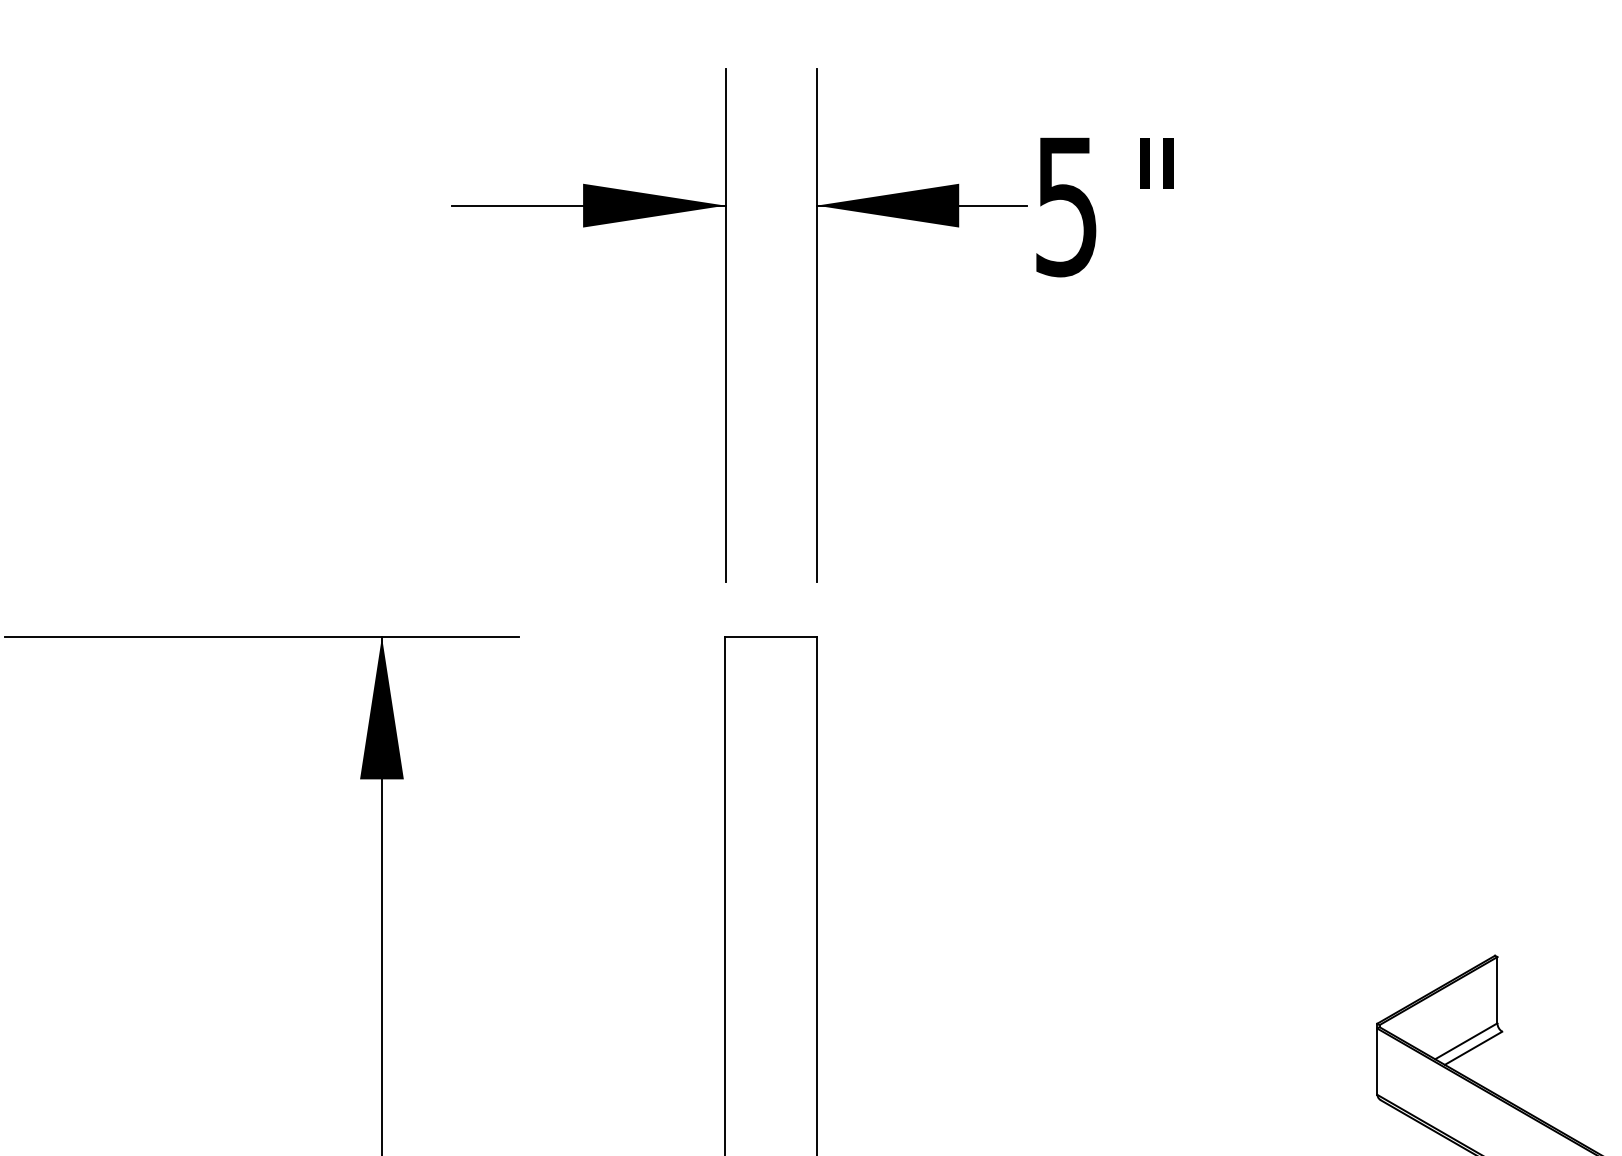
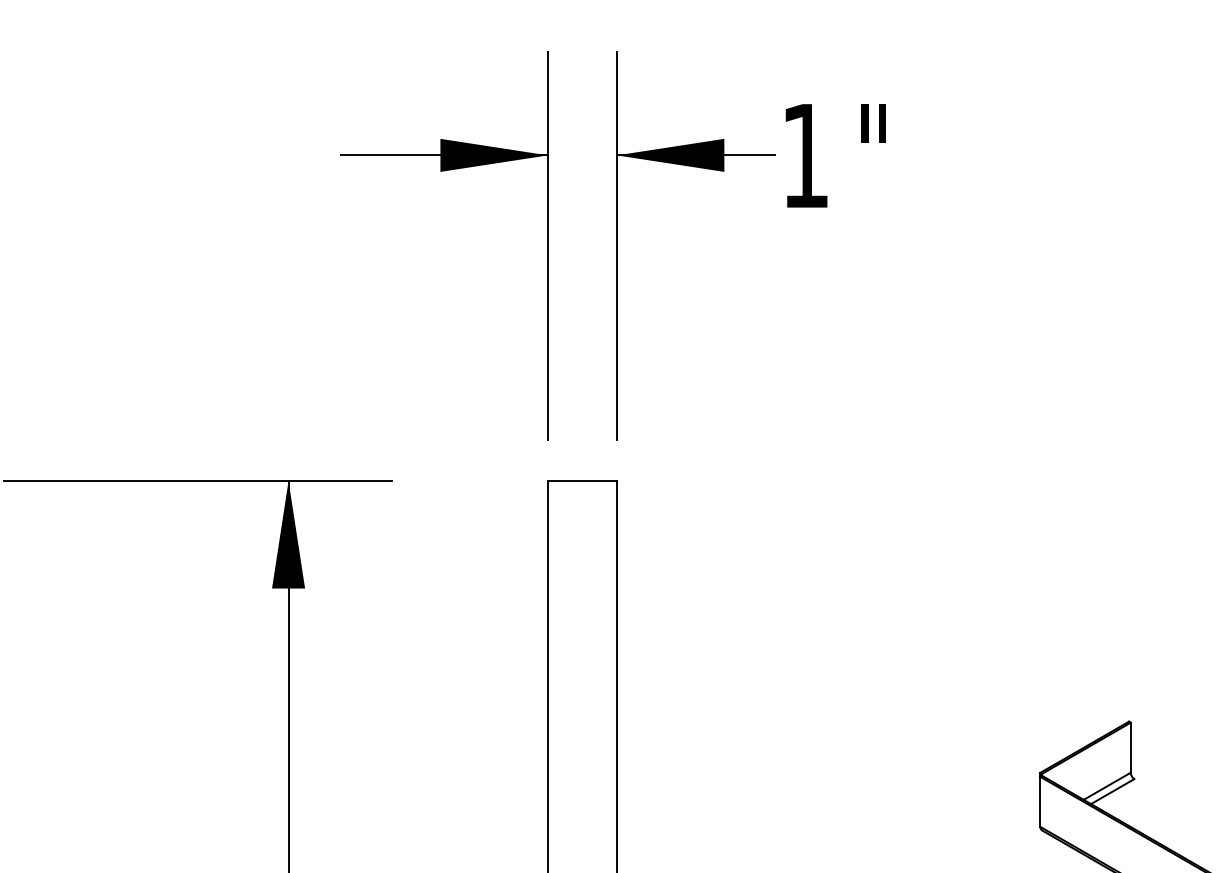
text: (1066, 207) -> (805, 156), 5 -> 1

